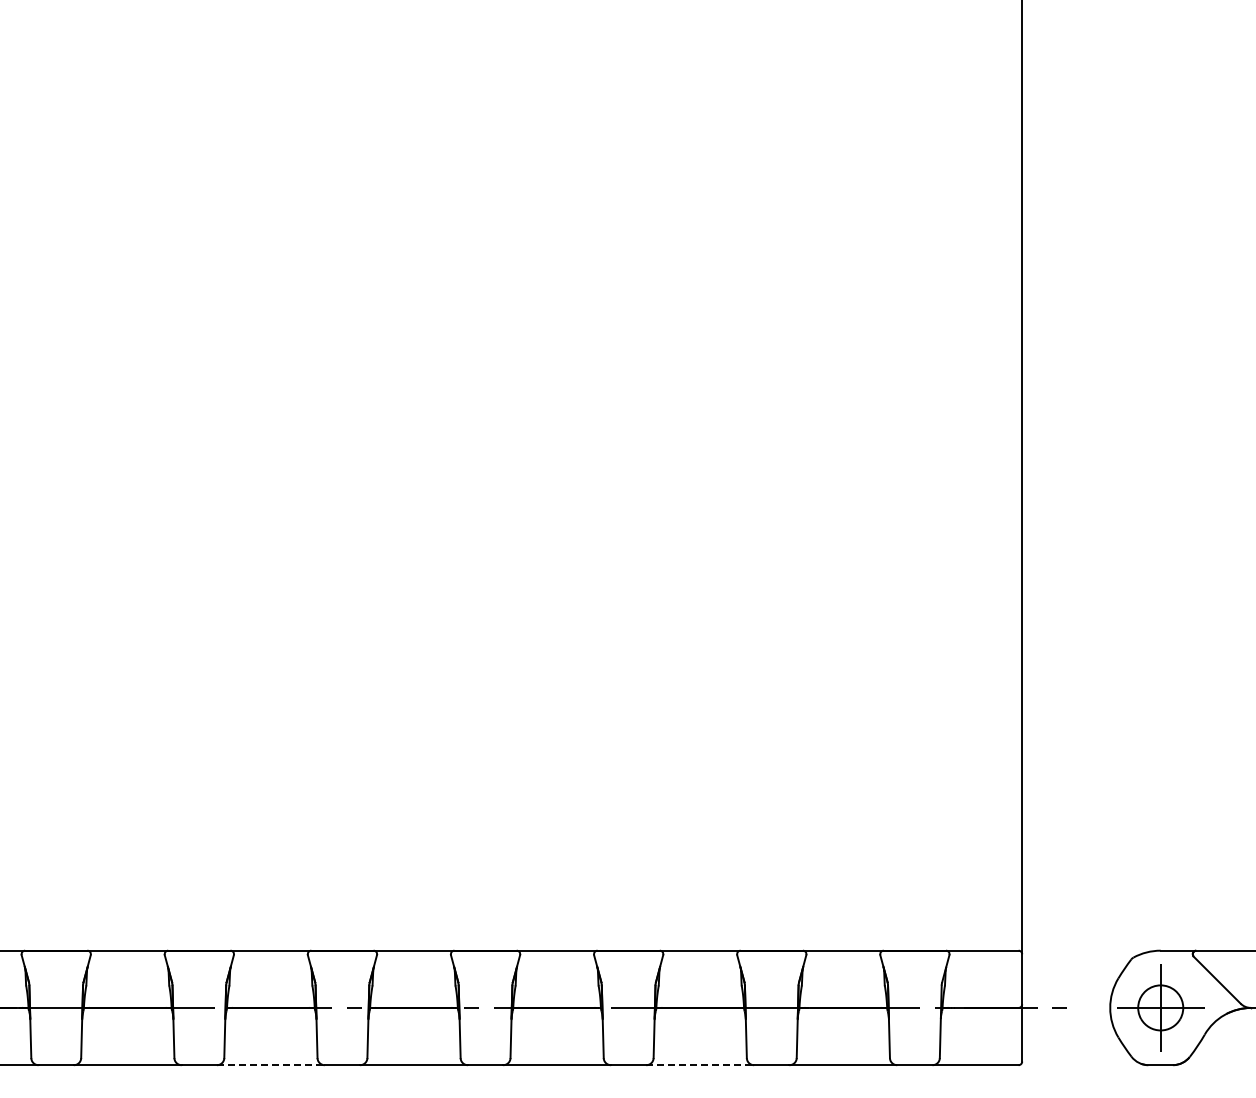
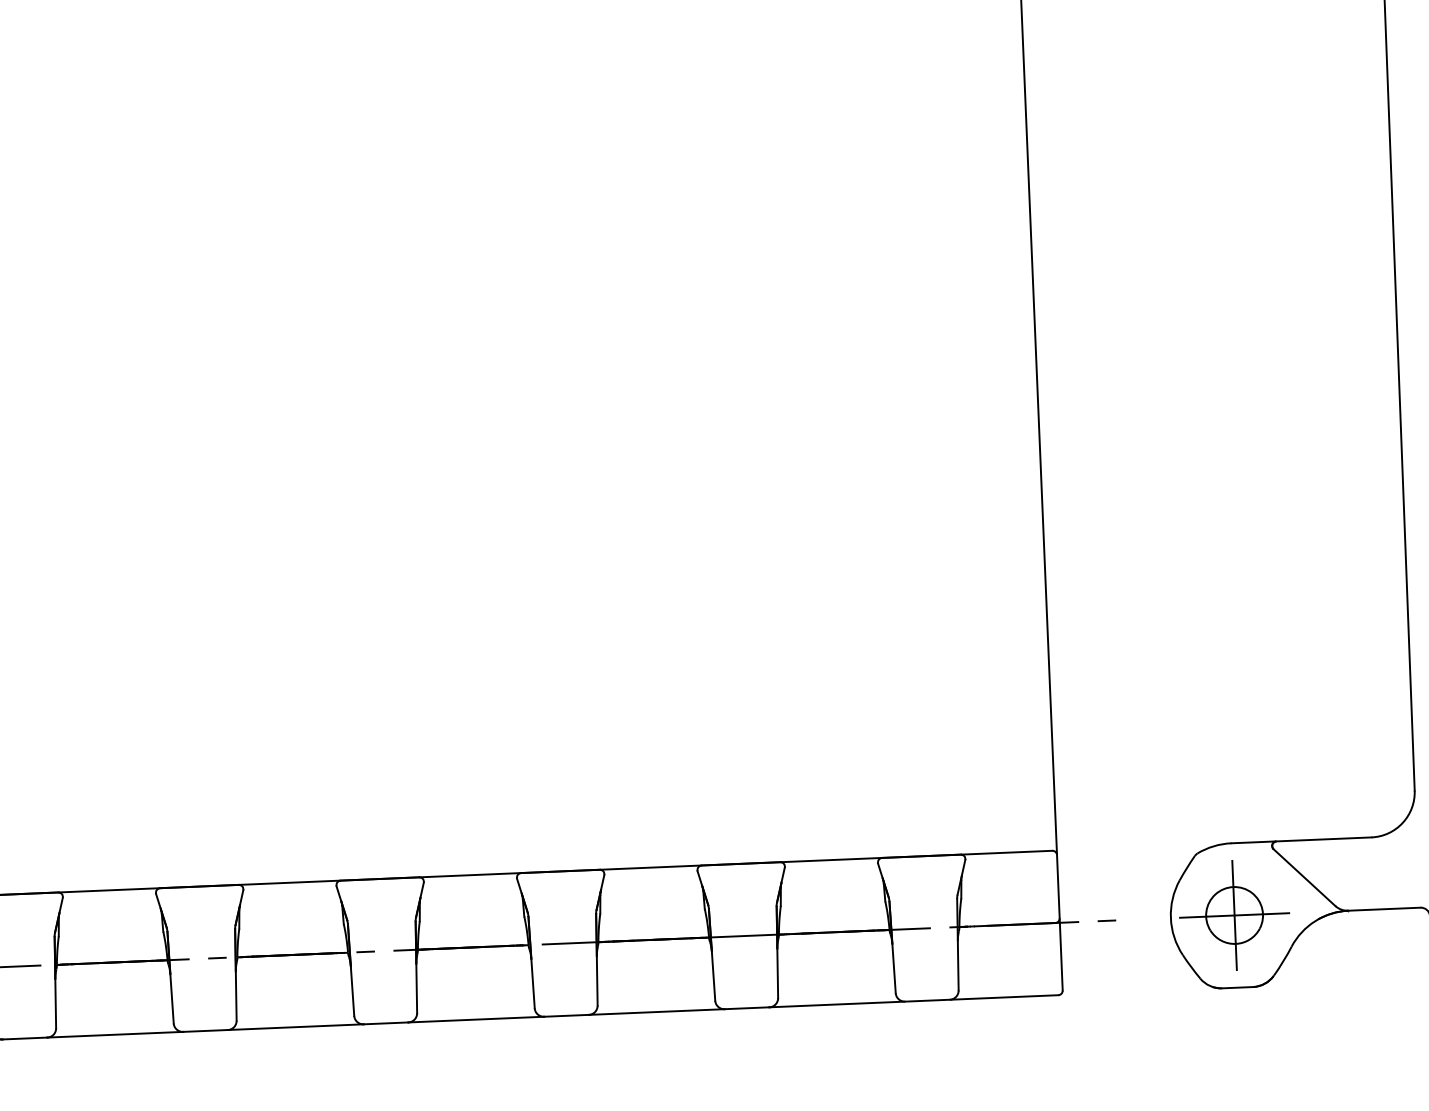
line: (270, 1065) -> (114, 1035), dashed -> solid
line: (700, 1065) -> (657, 1012), dashed -> solid

